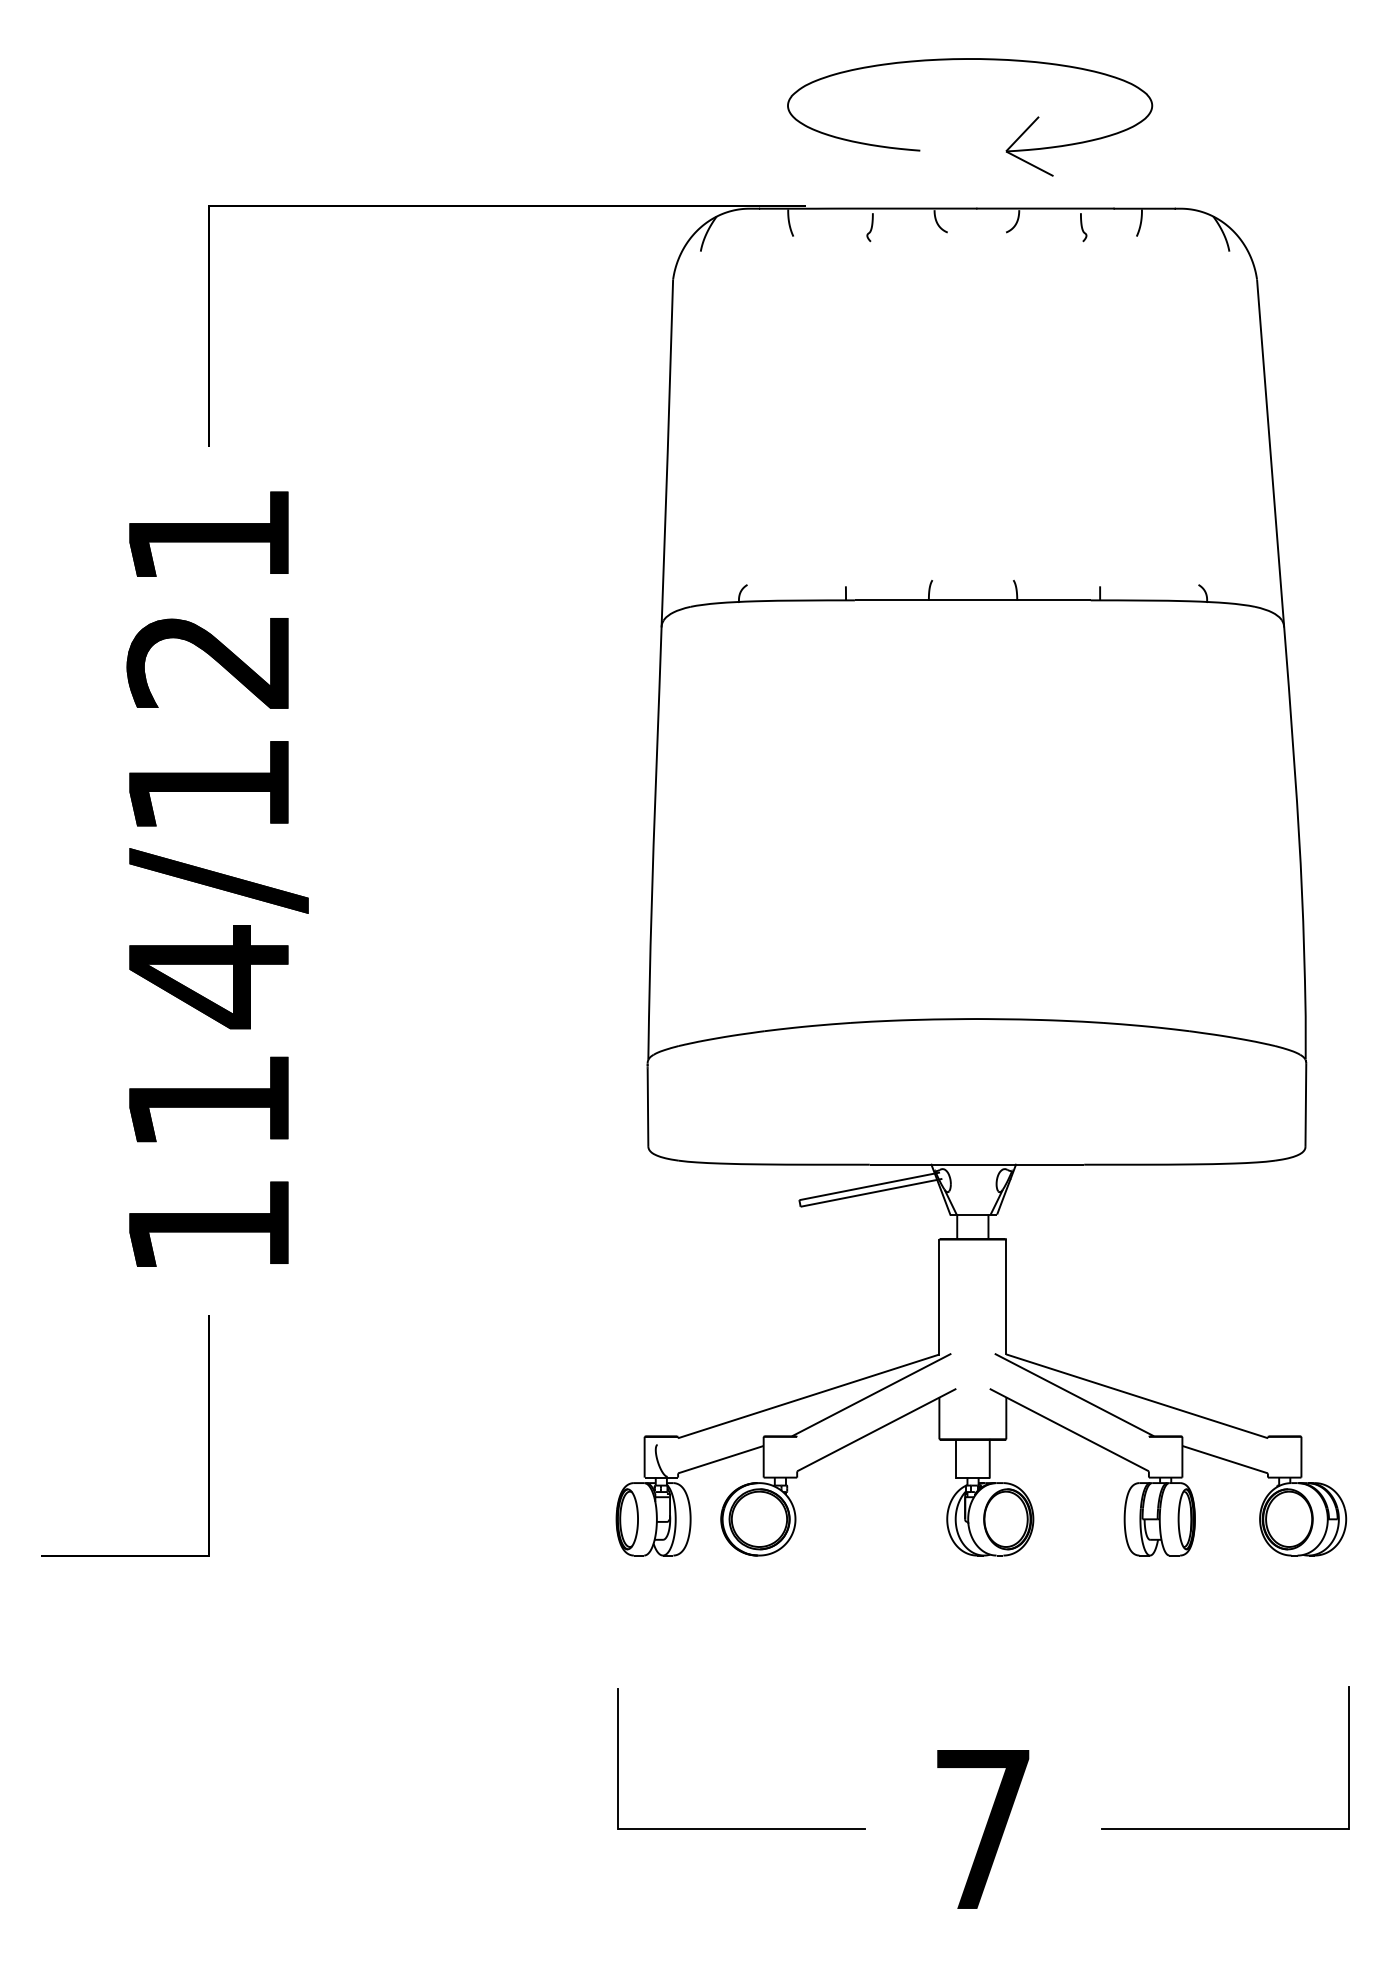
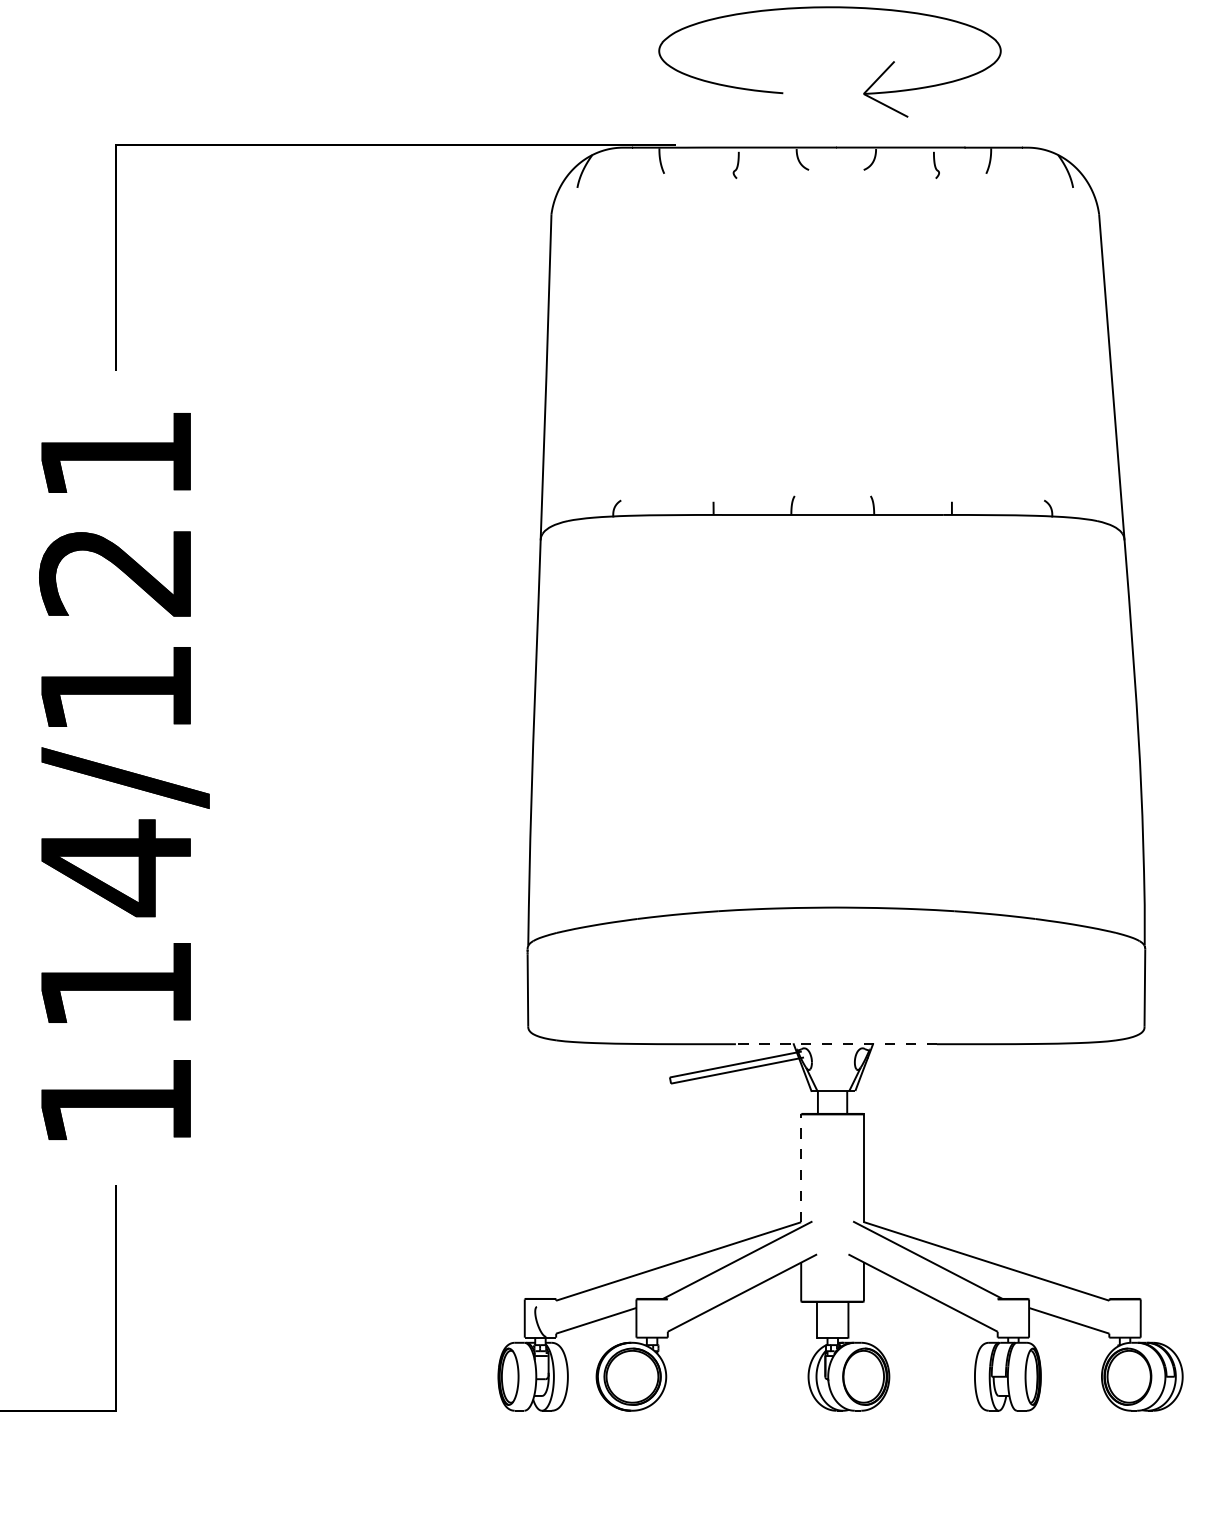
line: (976, 1164) -> (836, 1044), solid -> dashed
line: (939, 1296) -> (801, 1167), solid -> dashed

